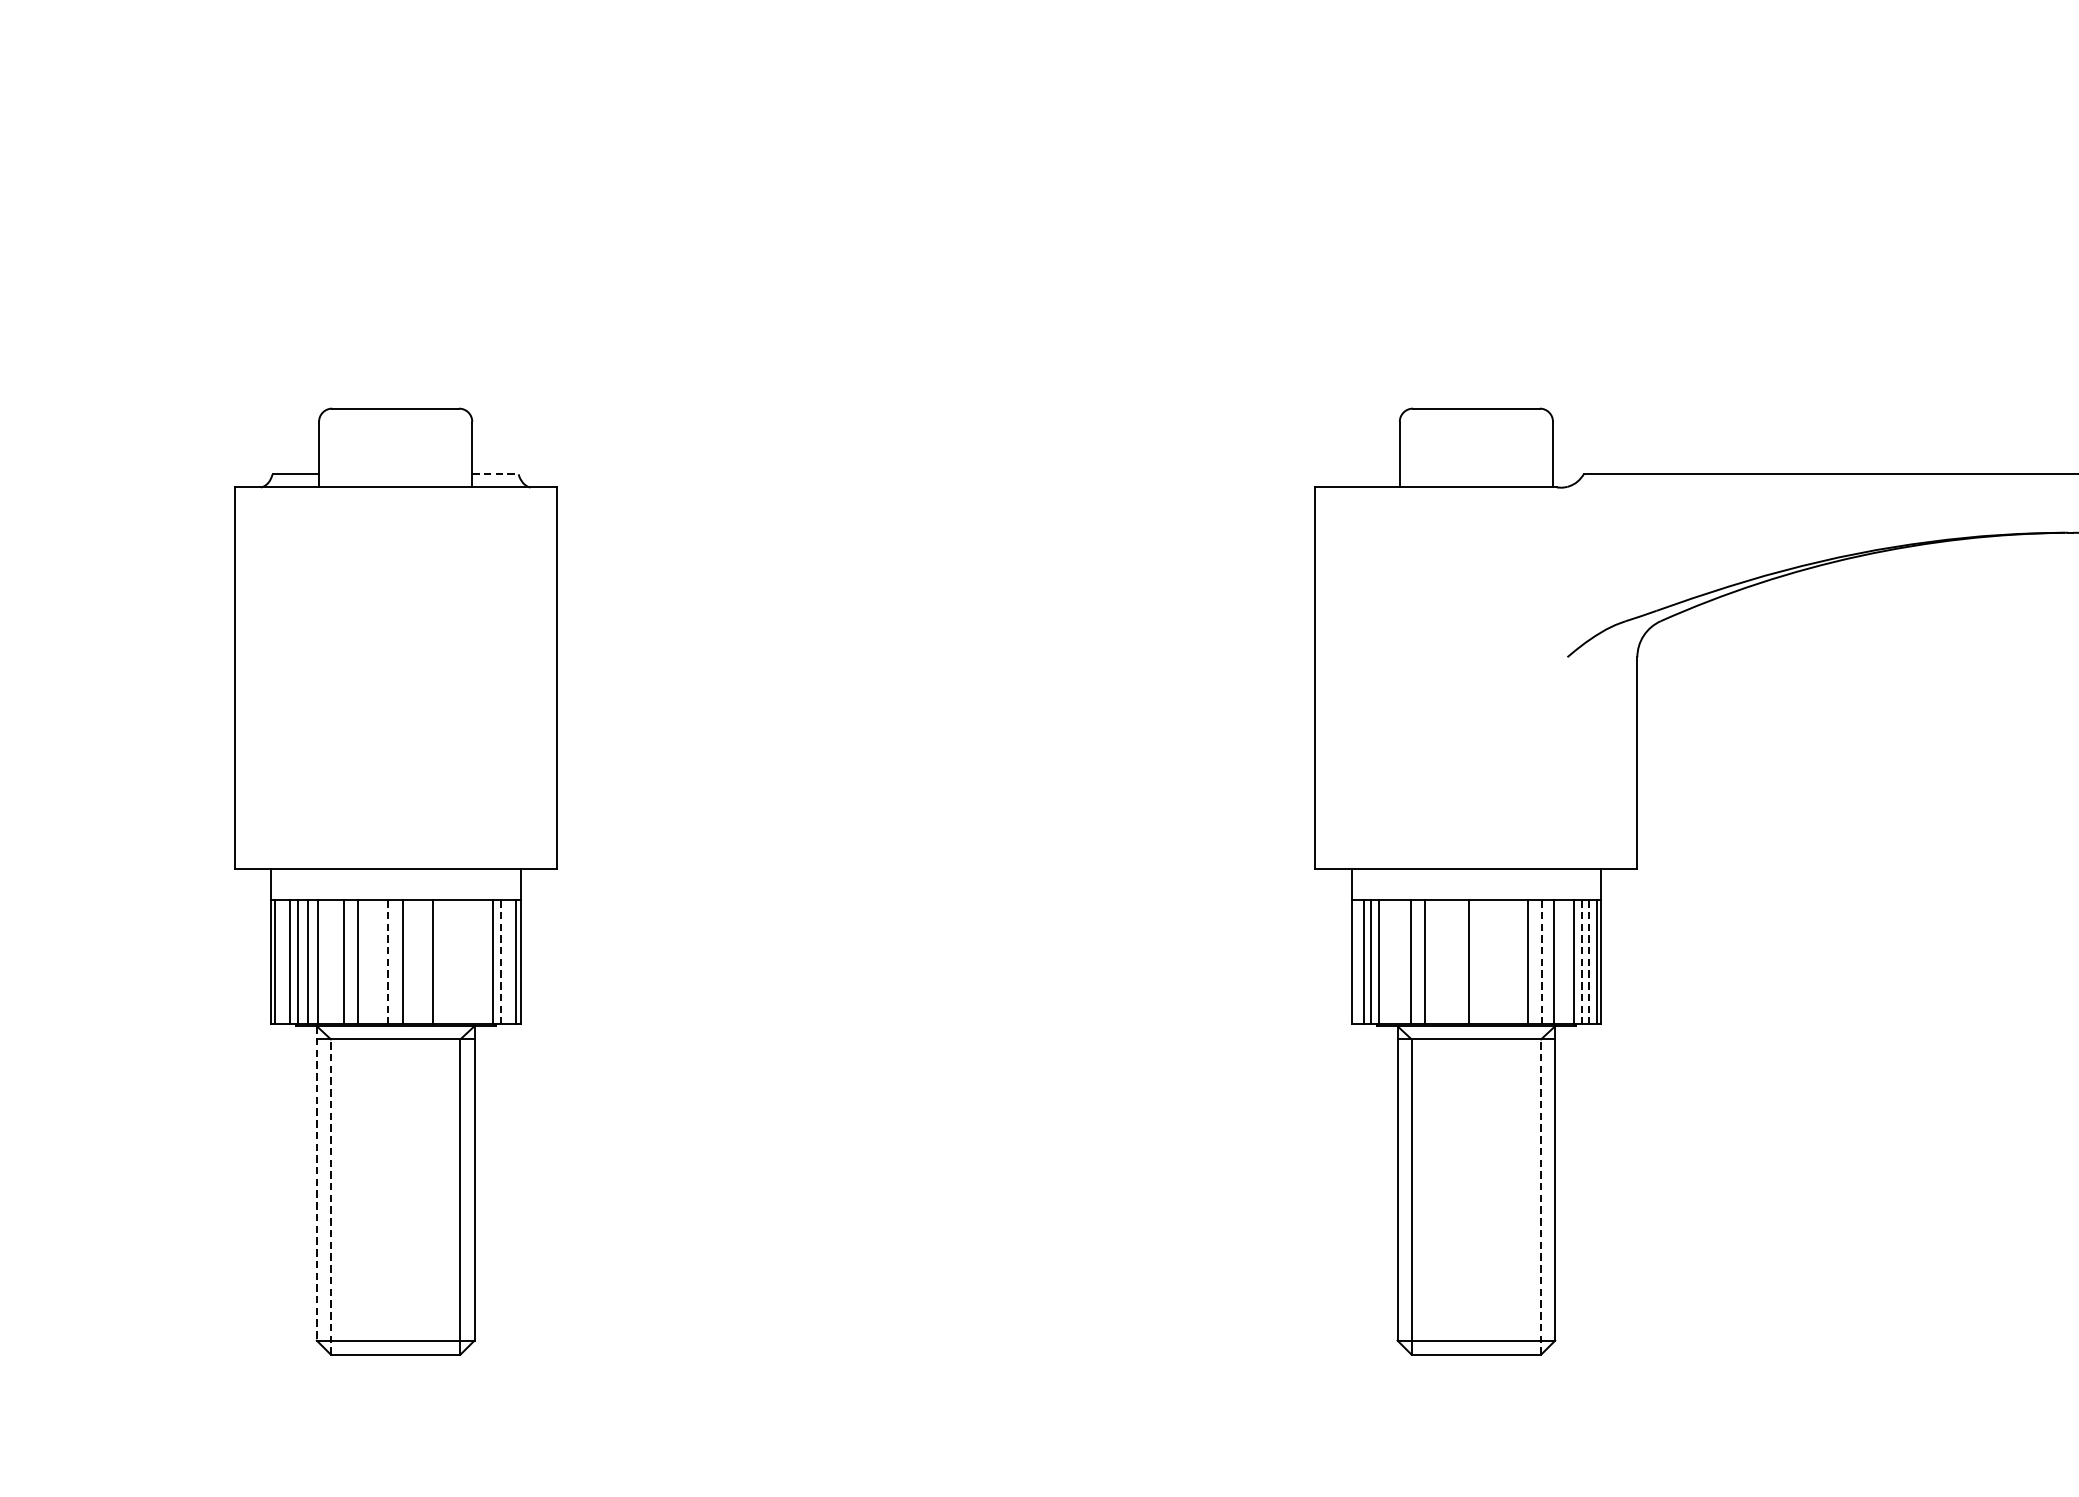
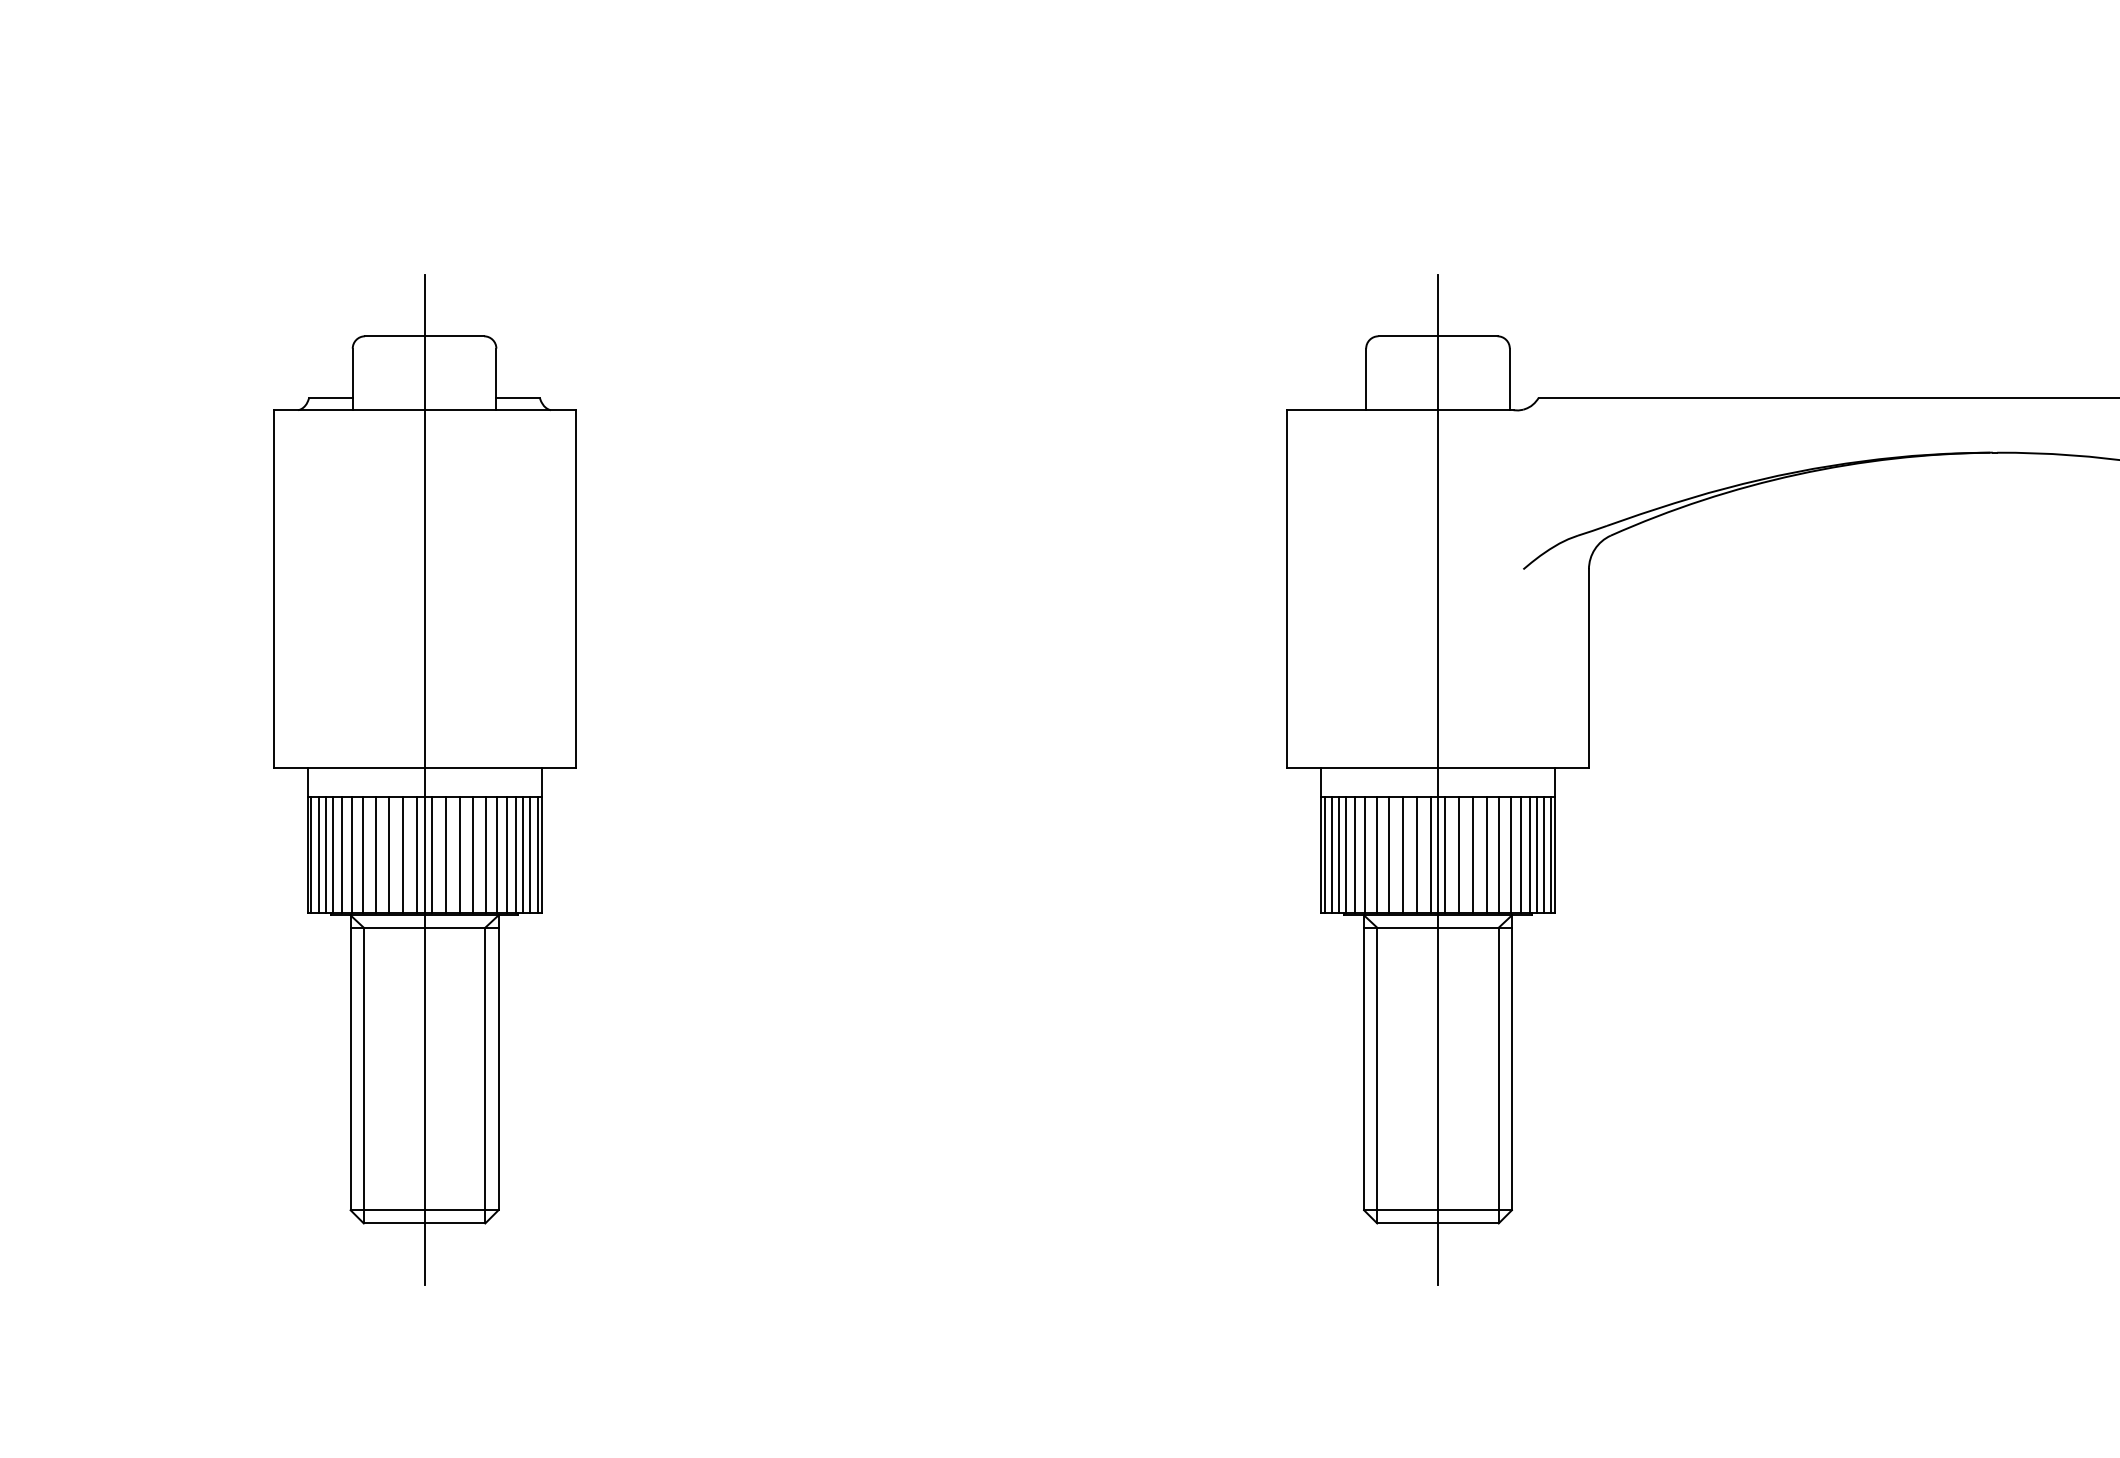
line: (495, 473) -> (518, 397), dashed -> solid
line: (395, 881) -> (424, 779), added
line: (1476, 881) -> (1438, 779), added
line: (282, 961) -> (318, 854), added
line: (330, 961) -> (363, 854), added
line: (373, 961) -> (403, 854), added
line: (419, 961) -> (446, 854), added
line: (447, 961) -> (473, 854), added
line: (460, 961) -> (485, 854), added
line: (473, 961) -> (497, 854), added
line: (484, 961) -> (507, 854), added
line: (508, 961) -> (530, 854), added
line: (1355, 961) -> (1324, 854), added
line: (1388, 961) -> (1355, 854), added
line: (1399, 961) -> (1365, 854), added
line: (1438, 961) -> (1402, 854), added
line: (1453, 961) -> (1416, 854), added
line: (1484, 961) -> (1445, 854), added
line: (1499, 961) -> (1459, 854), added
line: (1514, 961) -> (1473, 854), added
line: (1564, 961) -> (1520, 854), added
line: (388, 962) -> (417, 855), dashed -> solid
line: (501, 962) -> (523, 855), dashed -> solid
line: (1541, 962) -> (1499, 855), dashed -> solid
line: (1581, 962) -> (1536, 855), dashed -> solid
line: (1588, 962) -> (1543, 855), dashed -> solid
line: (316, 1184) -> (350, 1063), dashed -> solid
line: (330, 1196) -> (363, 1075), dashed -> solid
line: (1540, 1196) -> (1498, 1075), dashed -> solid

